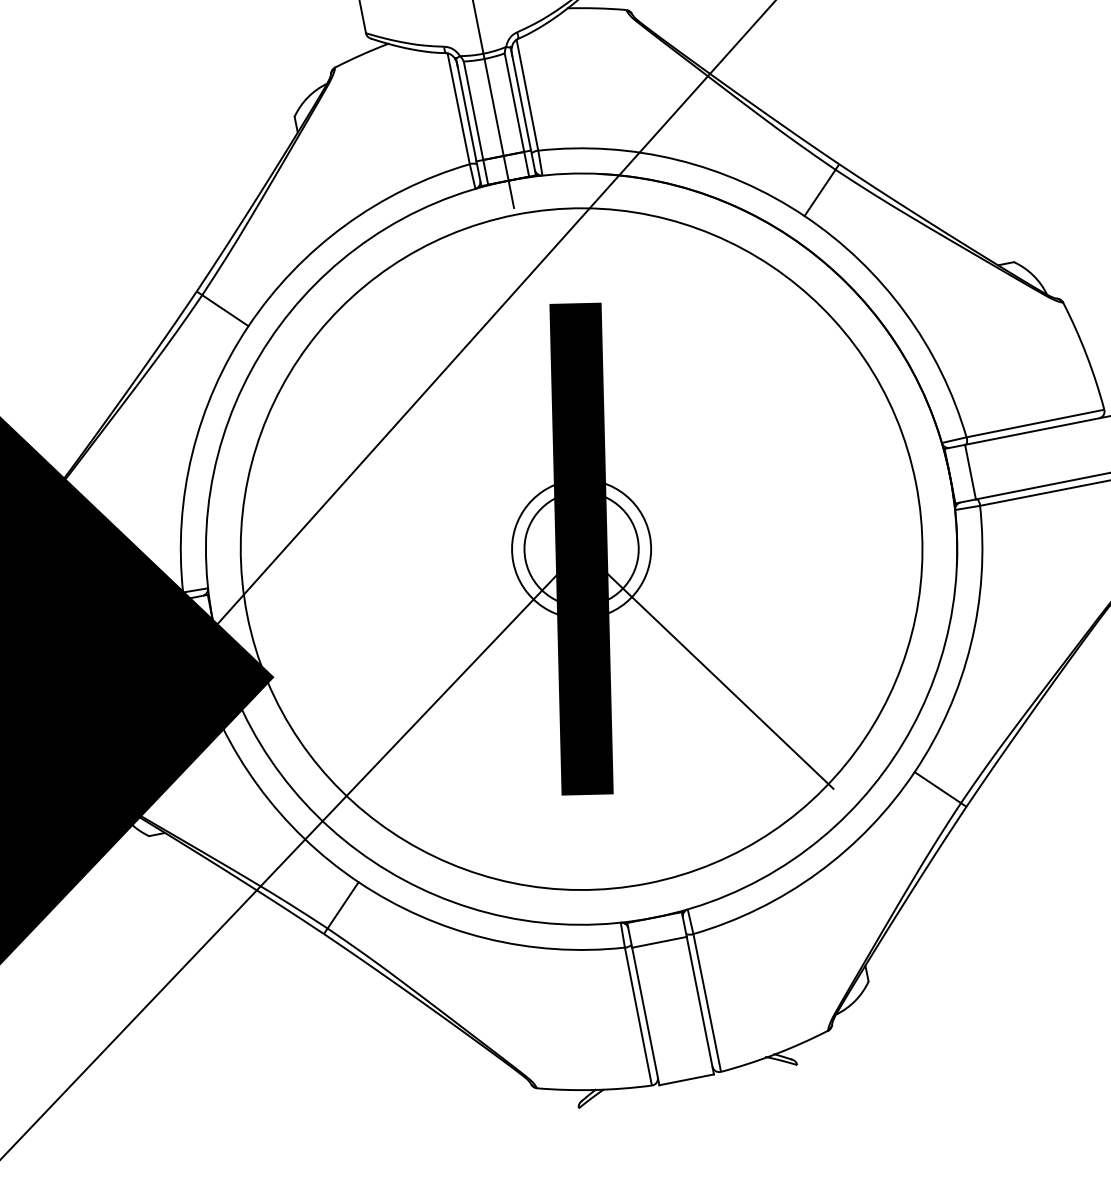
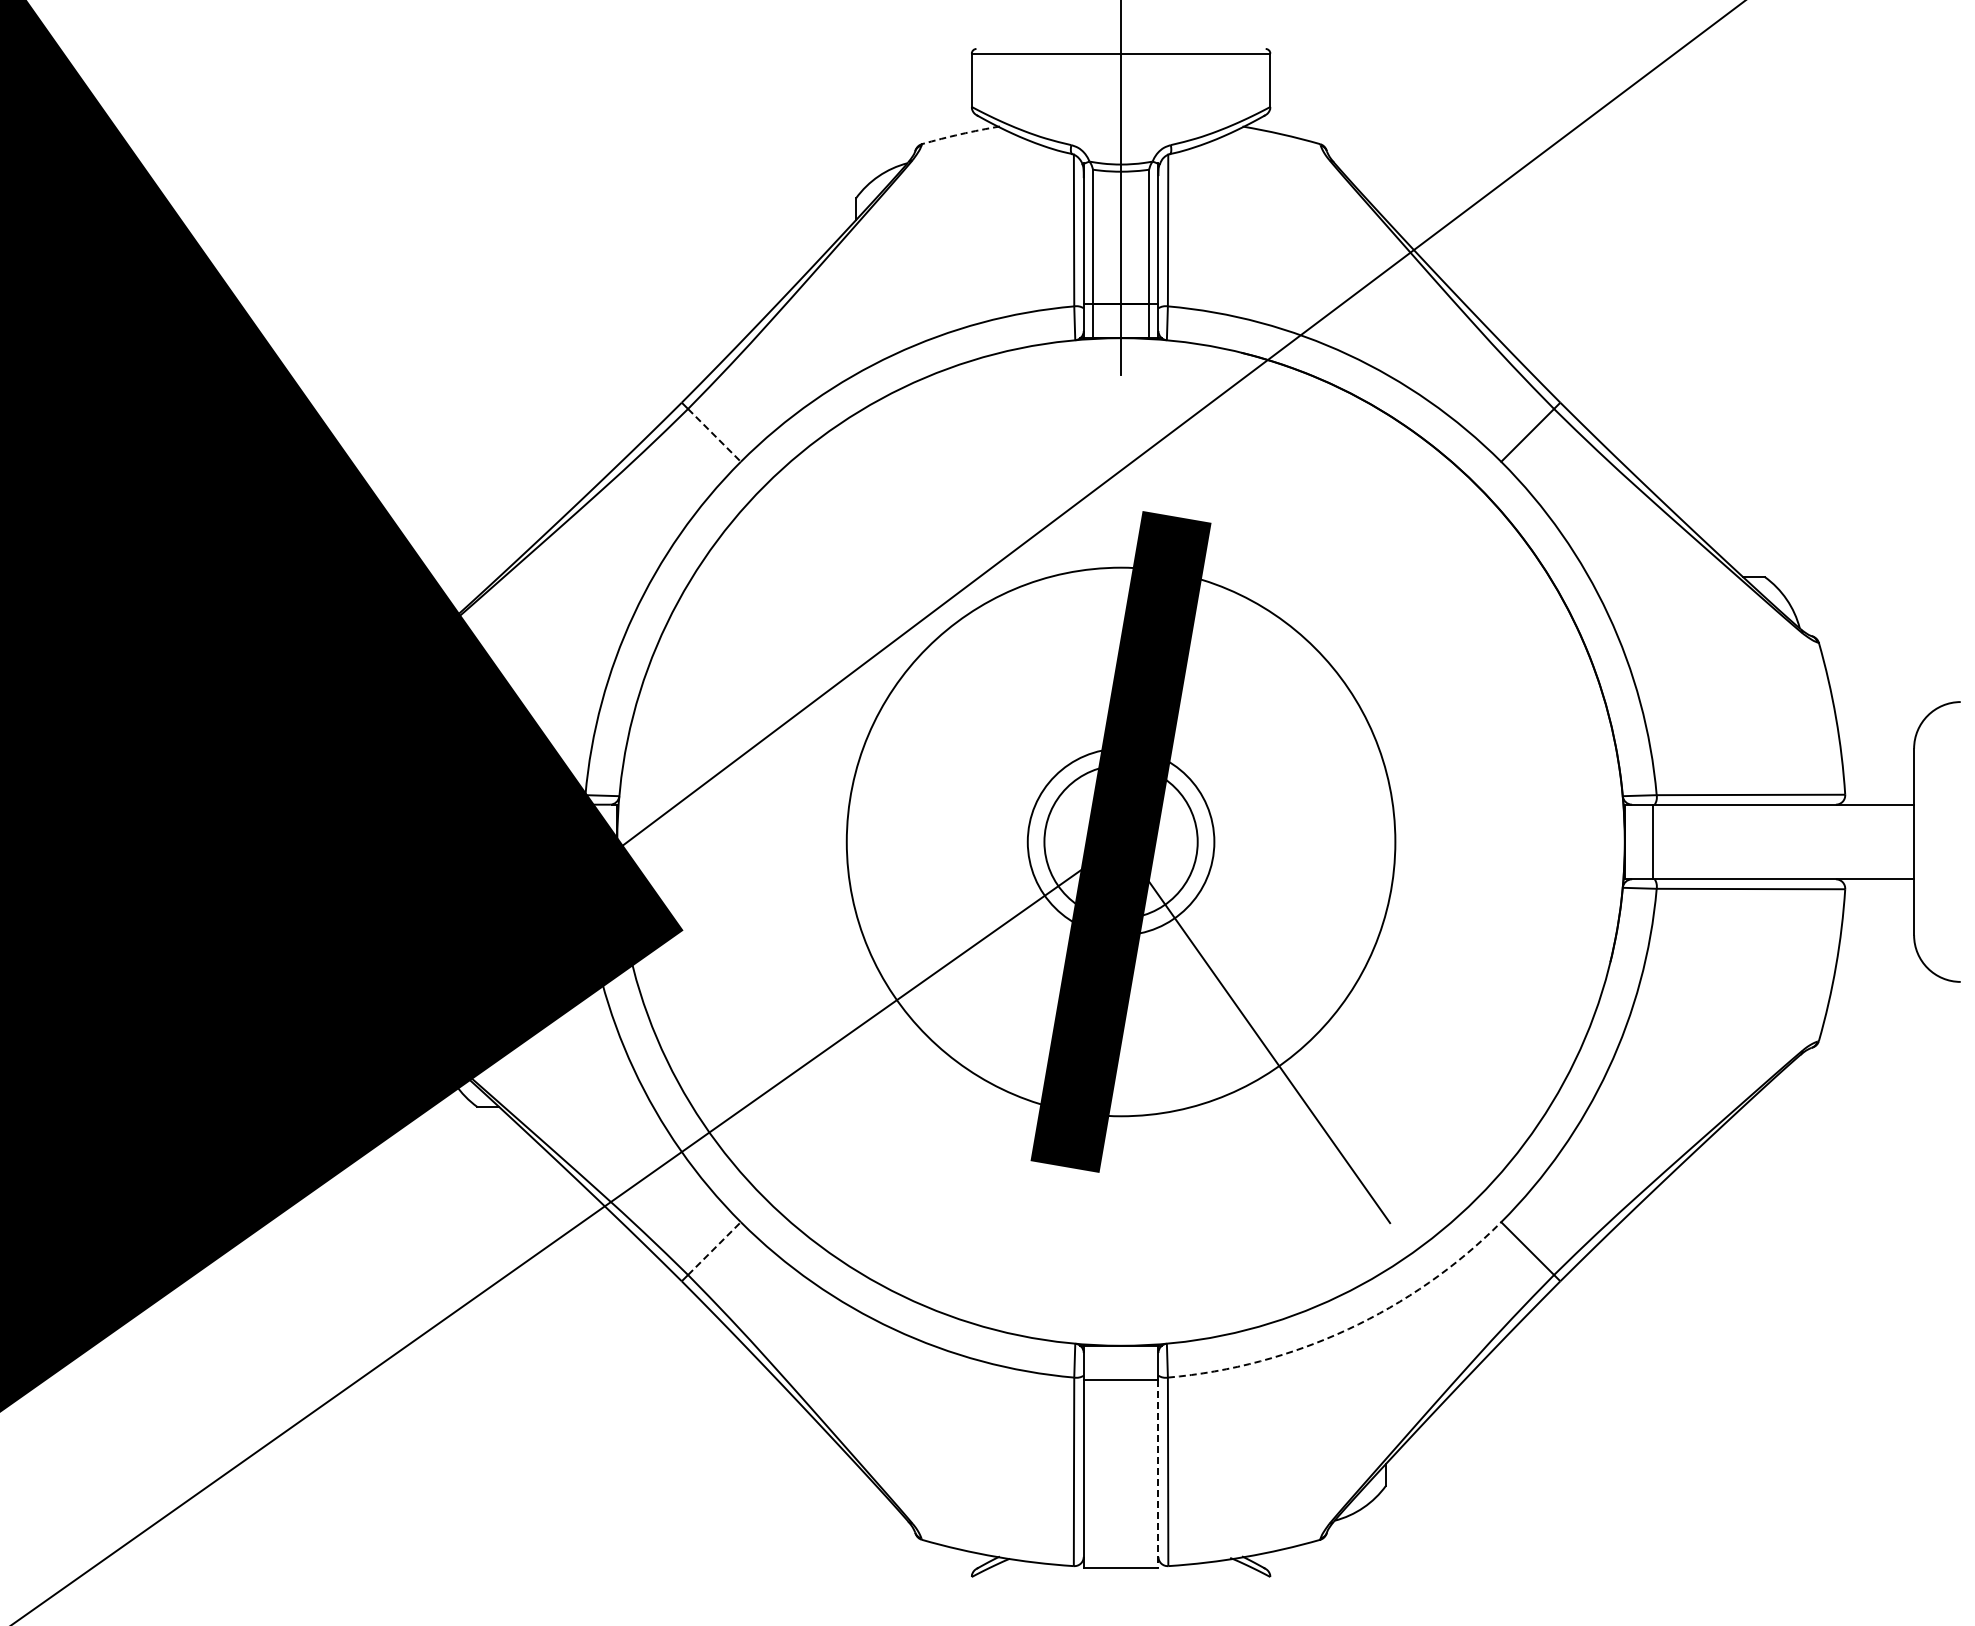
arc: (361, 55) -> (960, 134), solid -> dashed
line: (225, 310) -> (714, 435), solid -> dashed
circle: (581, 548) -> (1120, 841), size x0.6
arc: (818, 872) -> (1348, 1329), solid -> dashed
line: (343, 905) -> (714, 1248), solid -> dashed
line: (700, 1006) -> (1158, 1474), solid -> dashed

